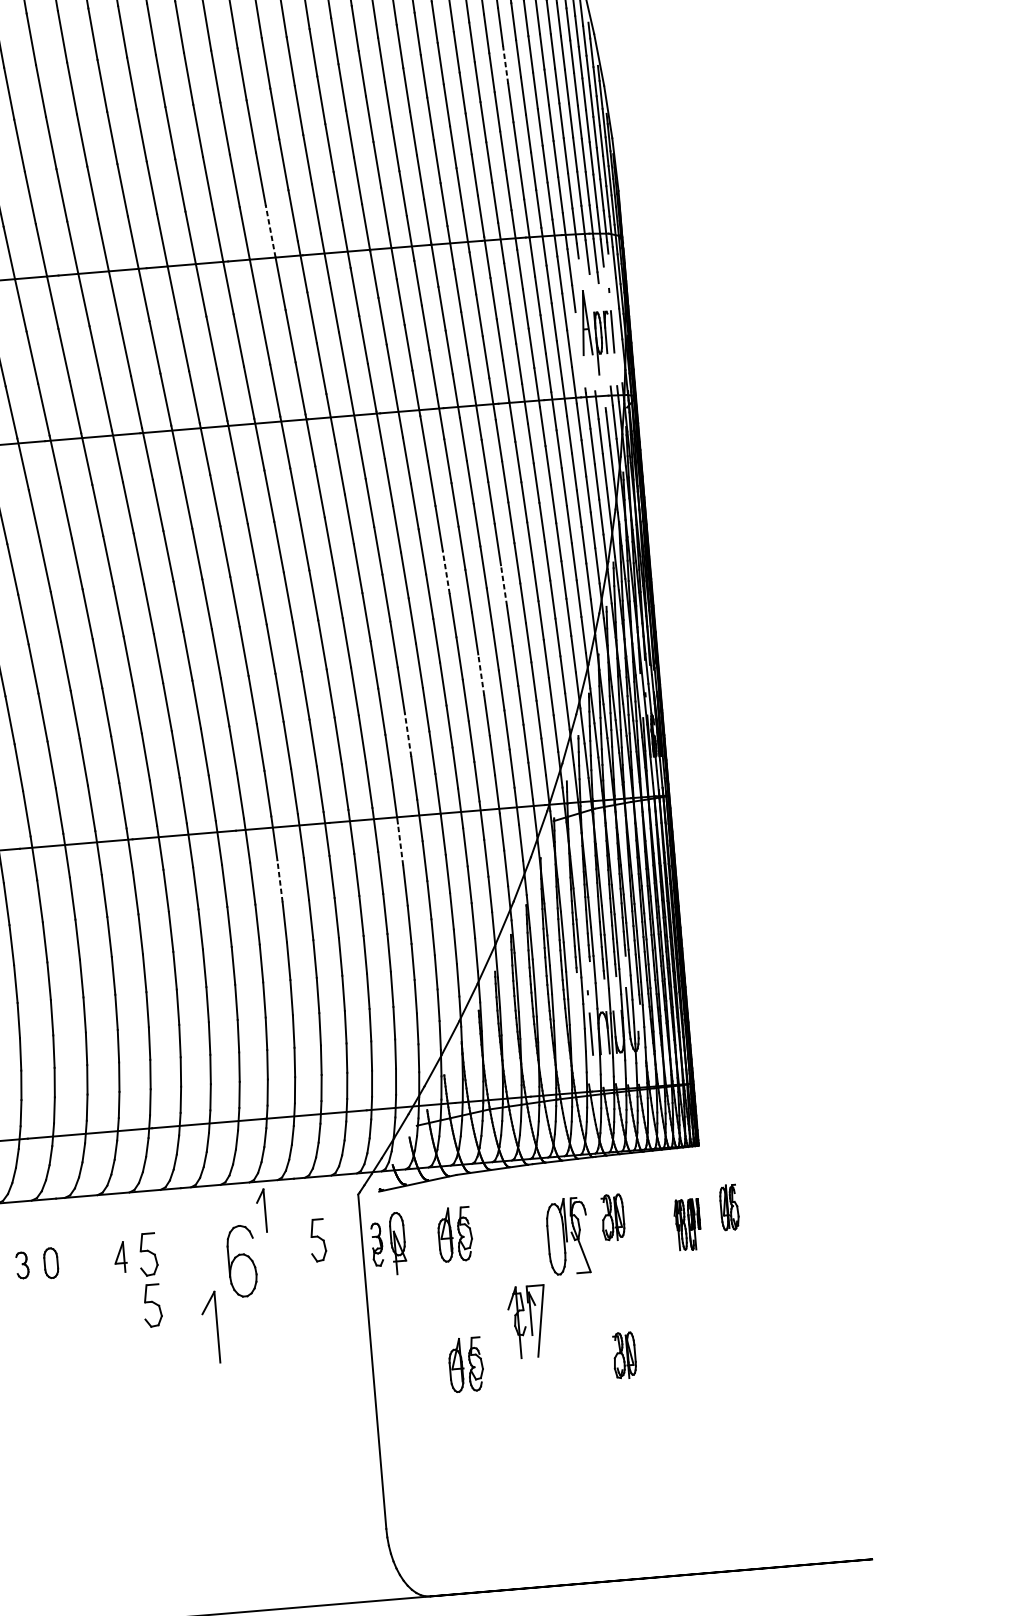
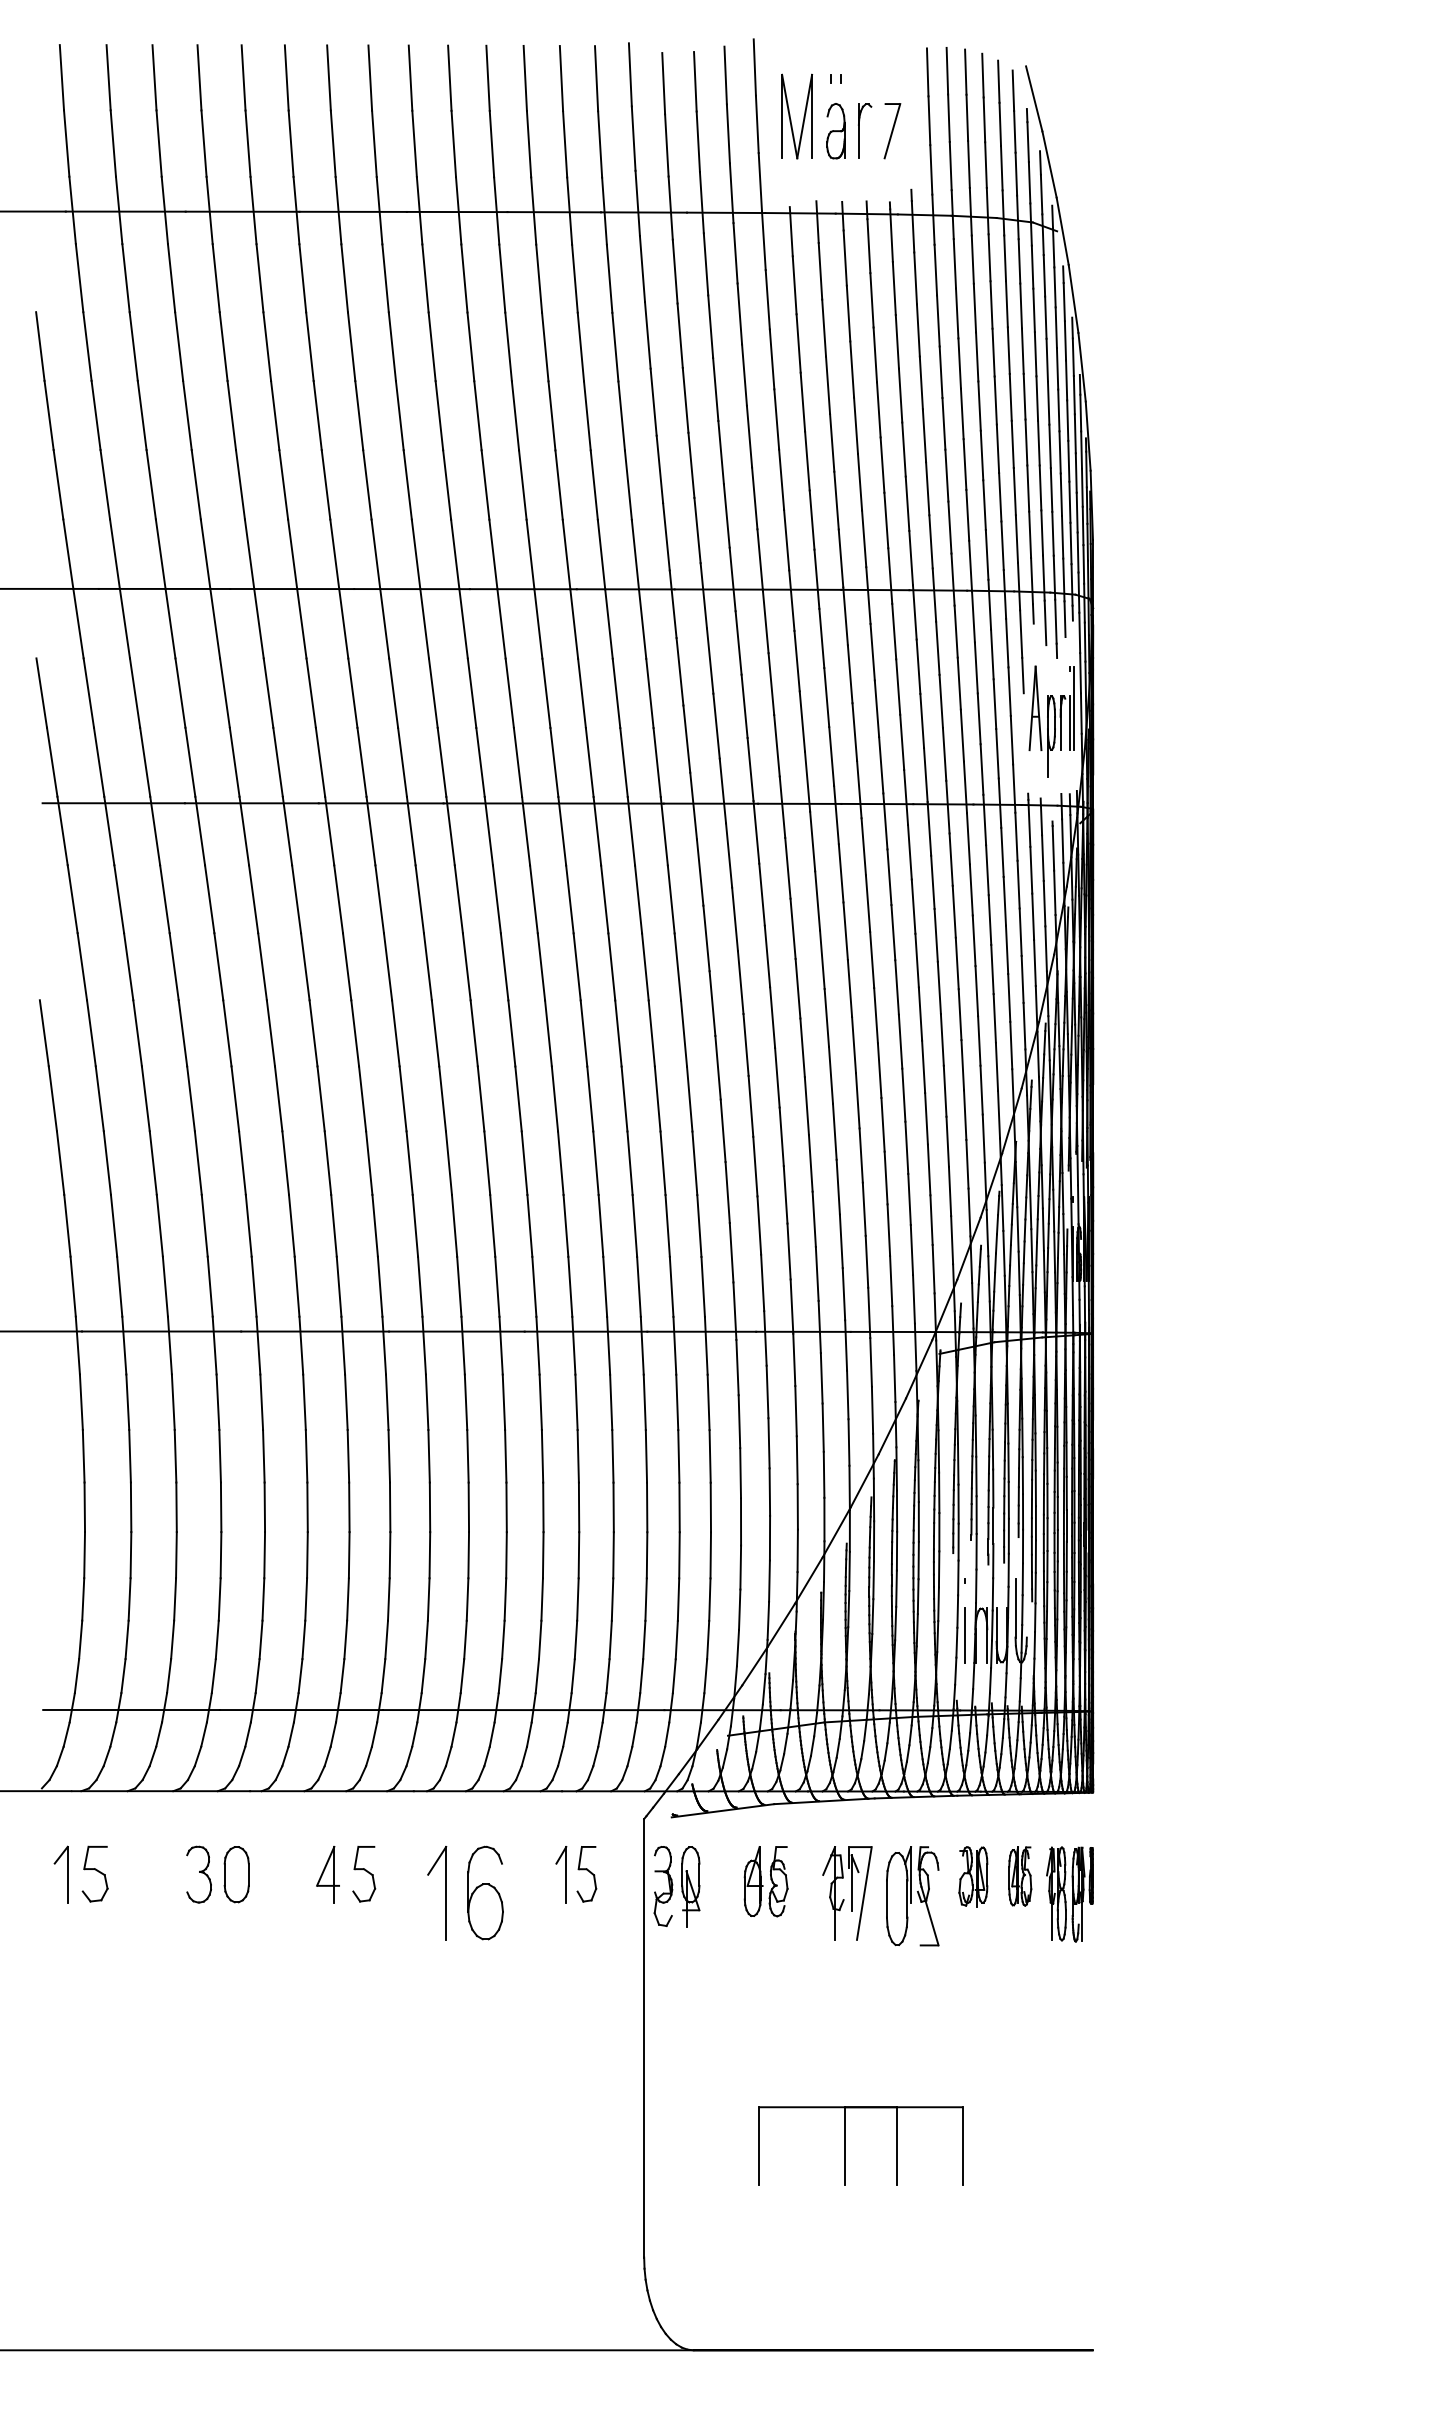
line: (505, 64) -> (959, 363), dashed -> solid
line: (270, 231) -> (635, 554), dashed -> solid
line: (615, 320) -> (1074, 708), added
line: (445, 571) -> (826, 1017), dashed -> solid
line: (503, 585) -> (900, 1041), dashed -> solid
line: (481, 674) -> (861, 1155), dashed -> solid
line: (408, 734) -> (759, 1225), dashed -> solid
line: (400, 844) -> (737, 1367), dashed -> solid
line: (280, 881) -> (576, 1402), dashed -> solid
part: (729, 1207) -> (1020, 1876), moved
part: (261, 1210) -> (561, 1874), moved
part: (687, 1224) -> (1069, 1894), size x1.43
part: (377, 1244) -> (663, 1886), size x1.43
part: (120, 1257) -> (327, 1874), size x1.43
part: (51, 1263) -> (236, 1874), size x1.43
part: (22, 1265) -> (198, 1874), size x1.67
part: (152, 1305) -> (364, 1941), removed
part: (528, 1321) -> (847, 1893), moved
part: (216, 1327) -> (445, 1893), moved
part: (624, 1355) -> (973, 2057), removed
part: (465, 1364) -> (765, 2052), removed
part: (532, 1430) -> (845, 2145), added

